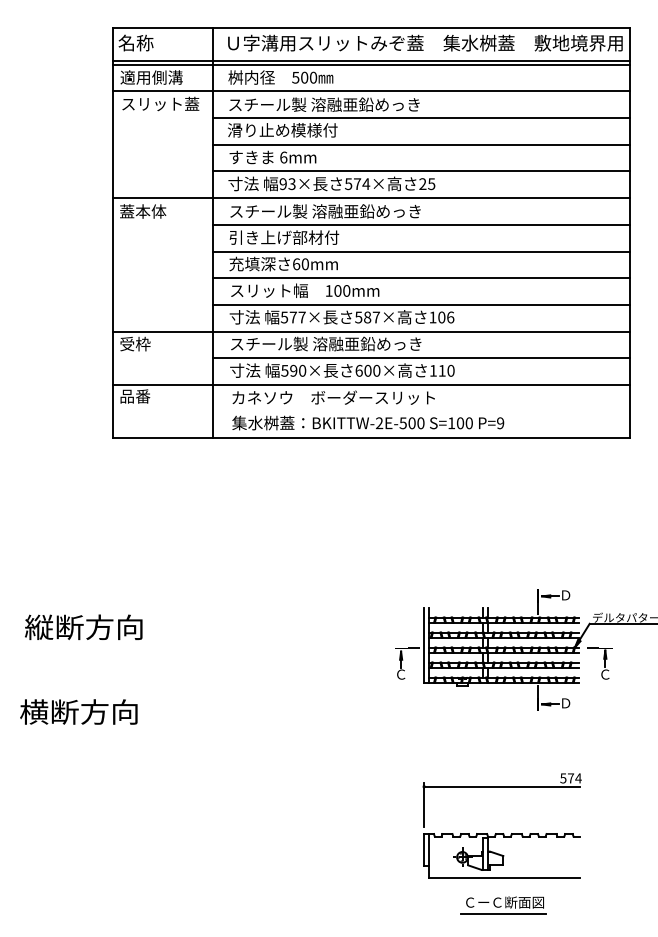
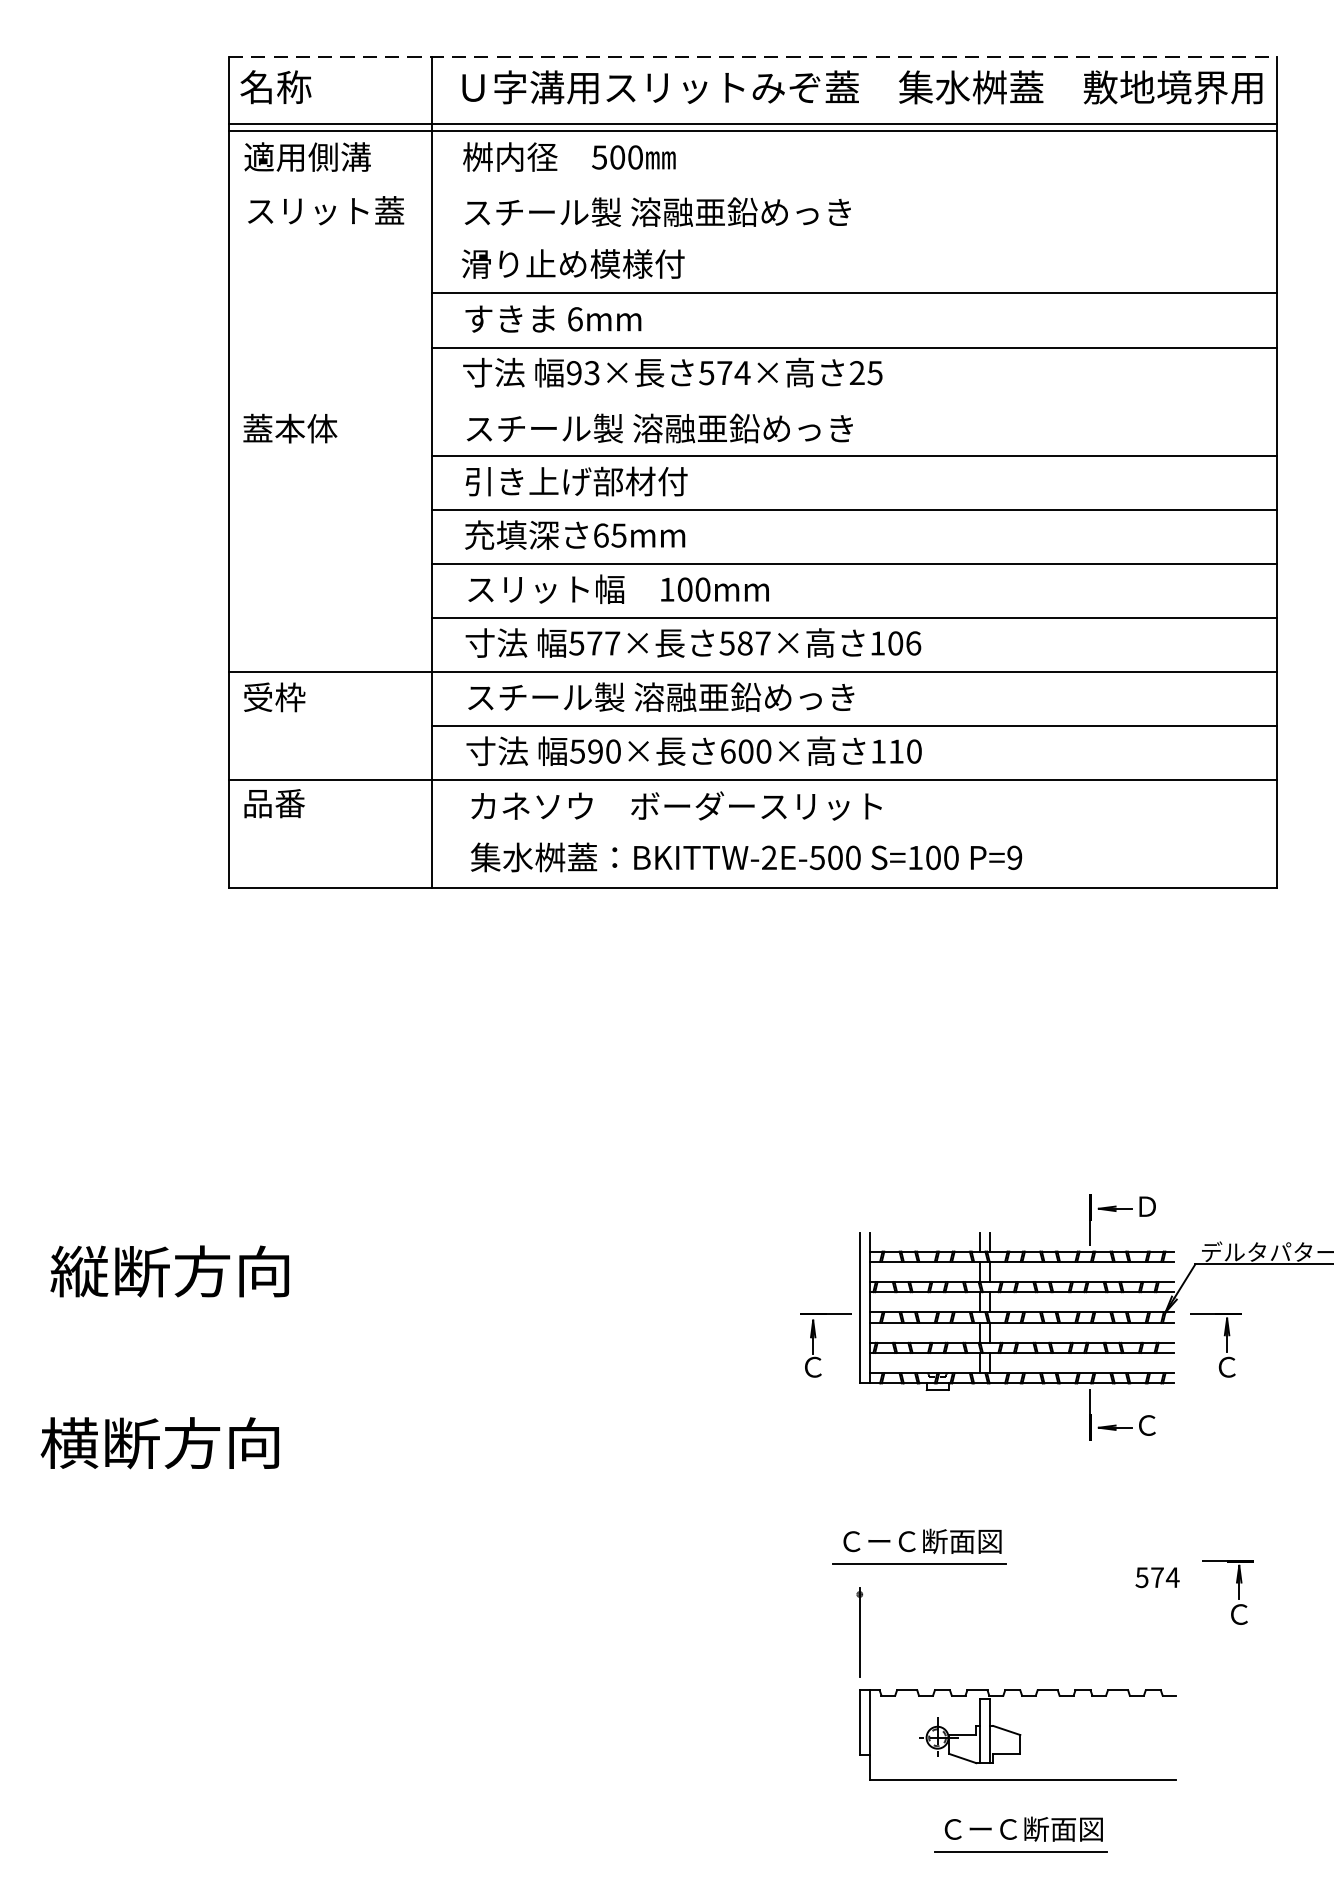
line: (371, 28) -> (753, 57), solid -> dashed
line: (370, 91) -> (751, 185), removed
line: (420, 118) -> (852, 240), removed
line: (370, 198) -> (751, 402), removed
text: (304, 264) -> (617, 536), 60mm -> 65mm
text: (565, 703) -> (1146, 1425), Ｄ -> Ｃ
part: (453, 763) -> (919, 1547), added
part: (605, 785) -> (1227, 1592), added
line: (502, 786) -> (1018, 1594), removed

